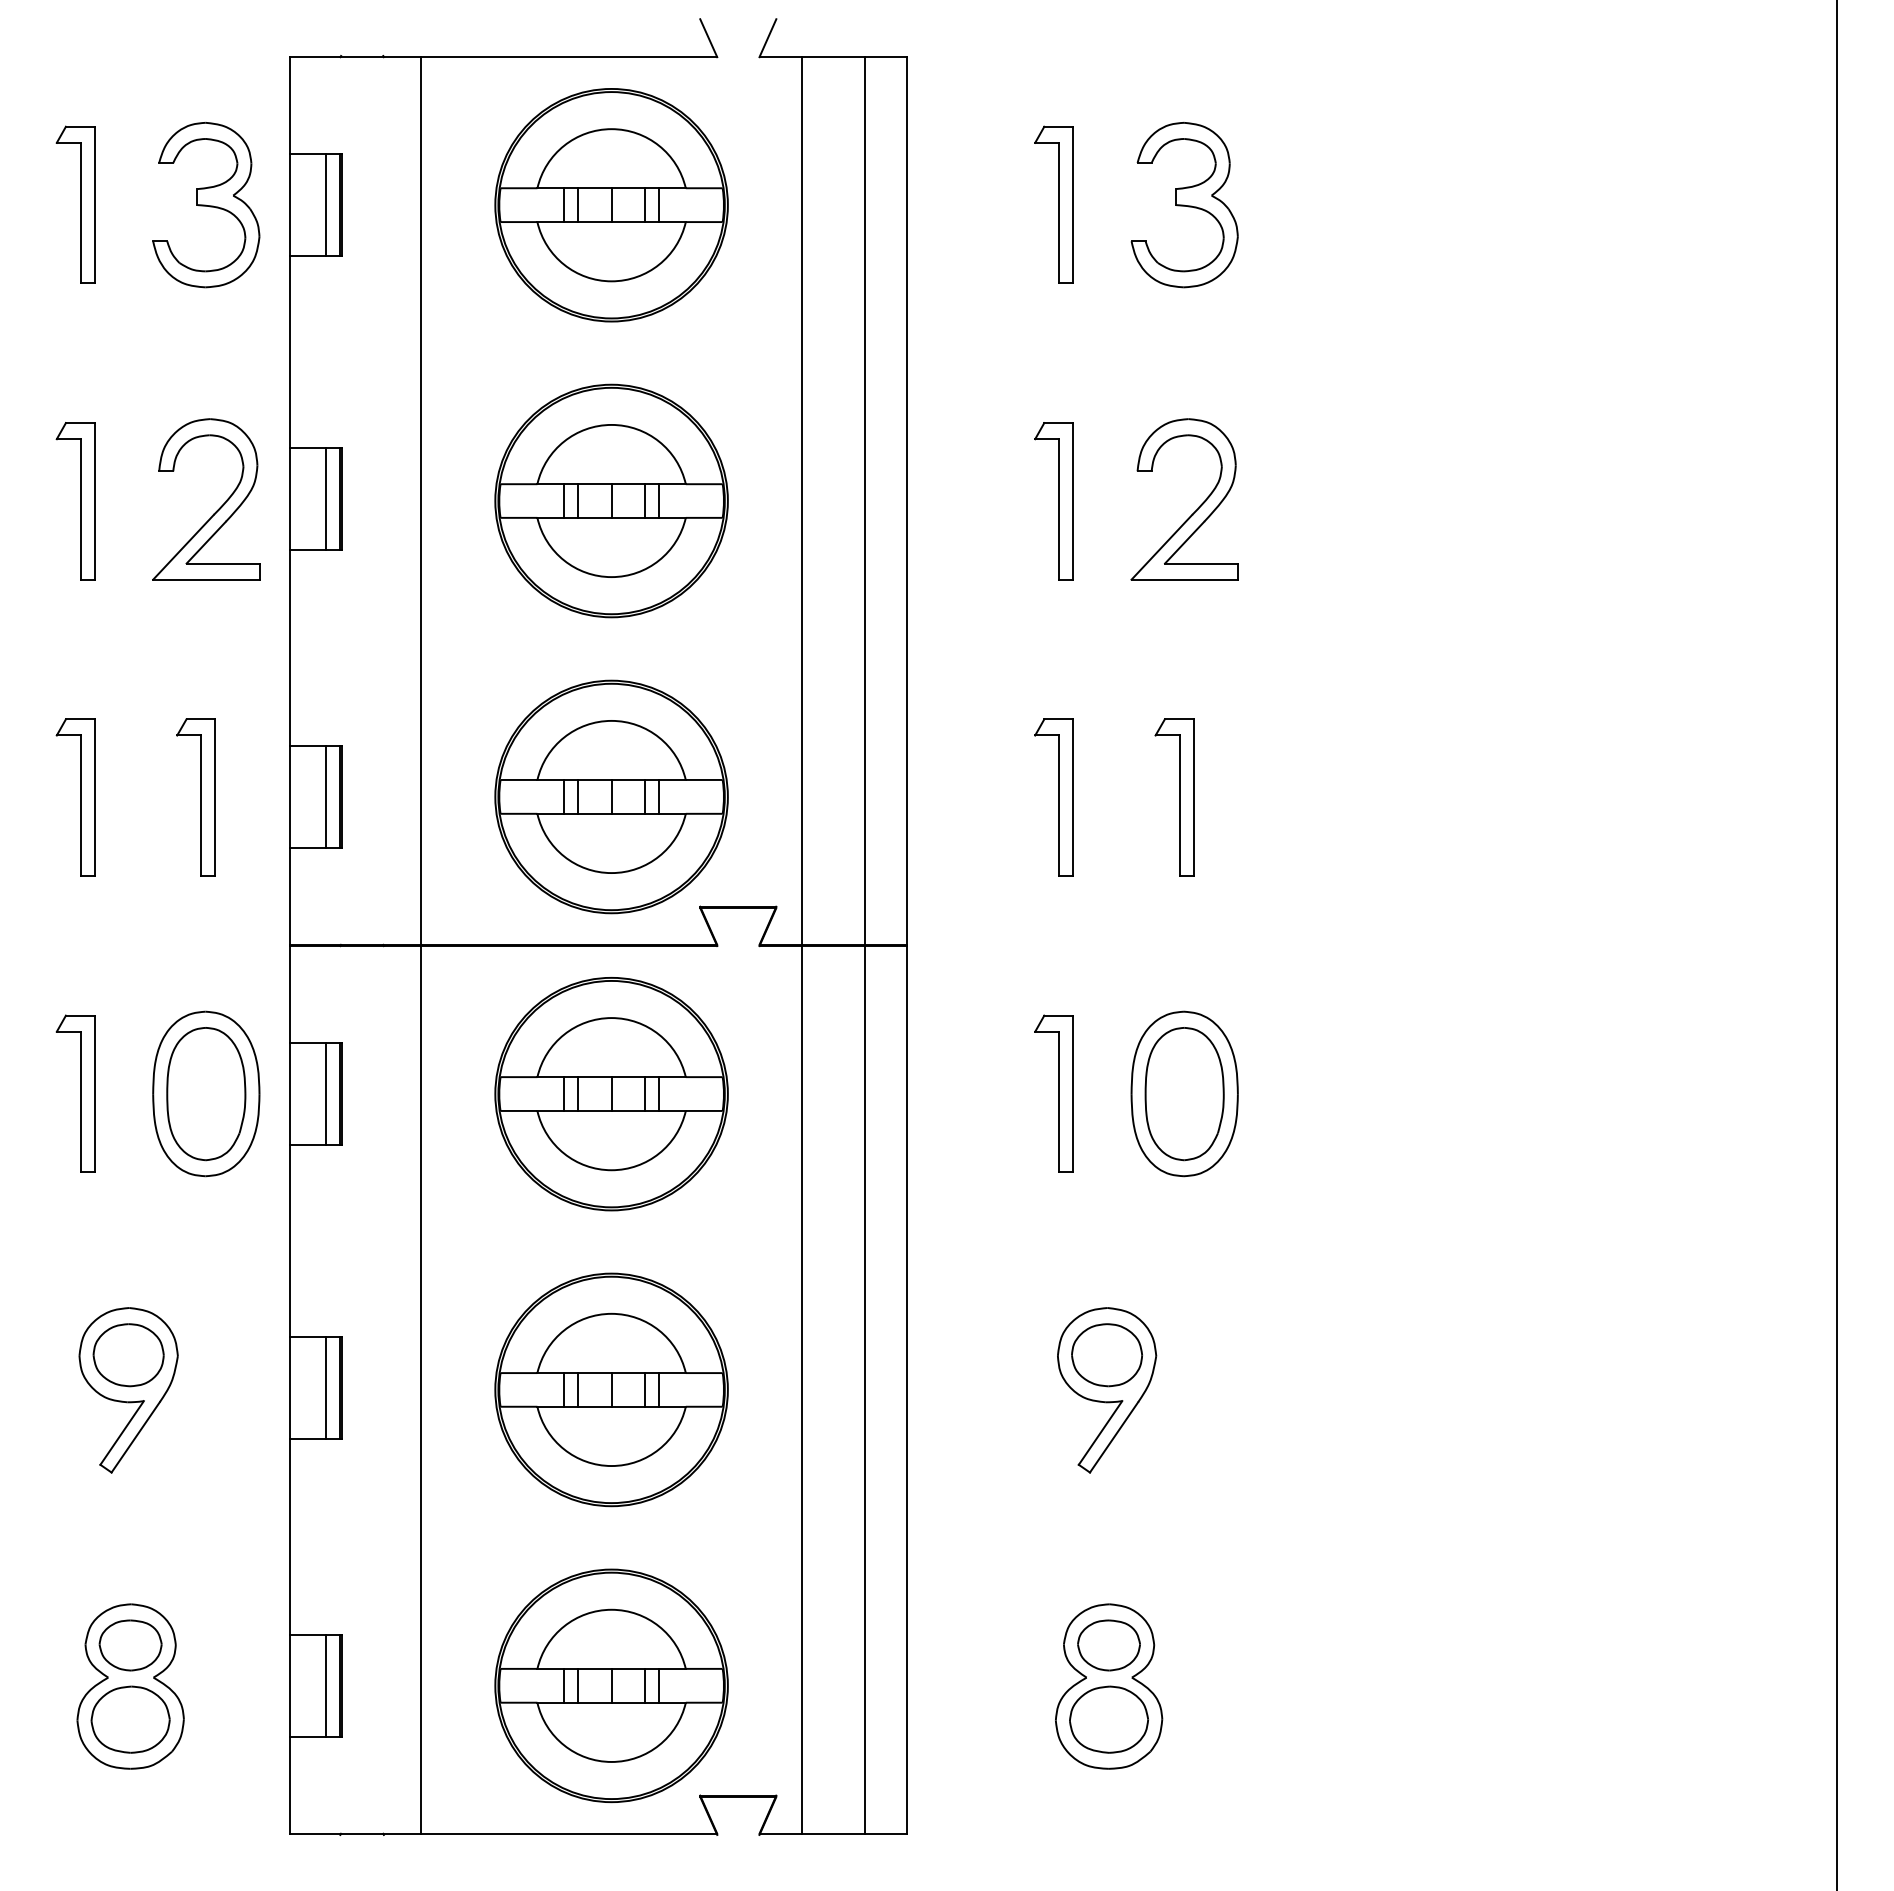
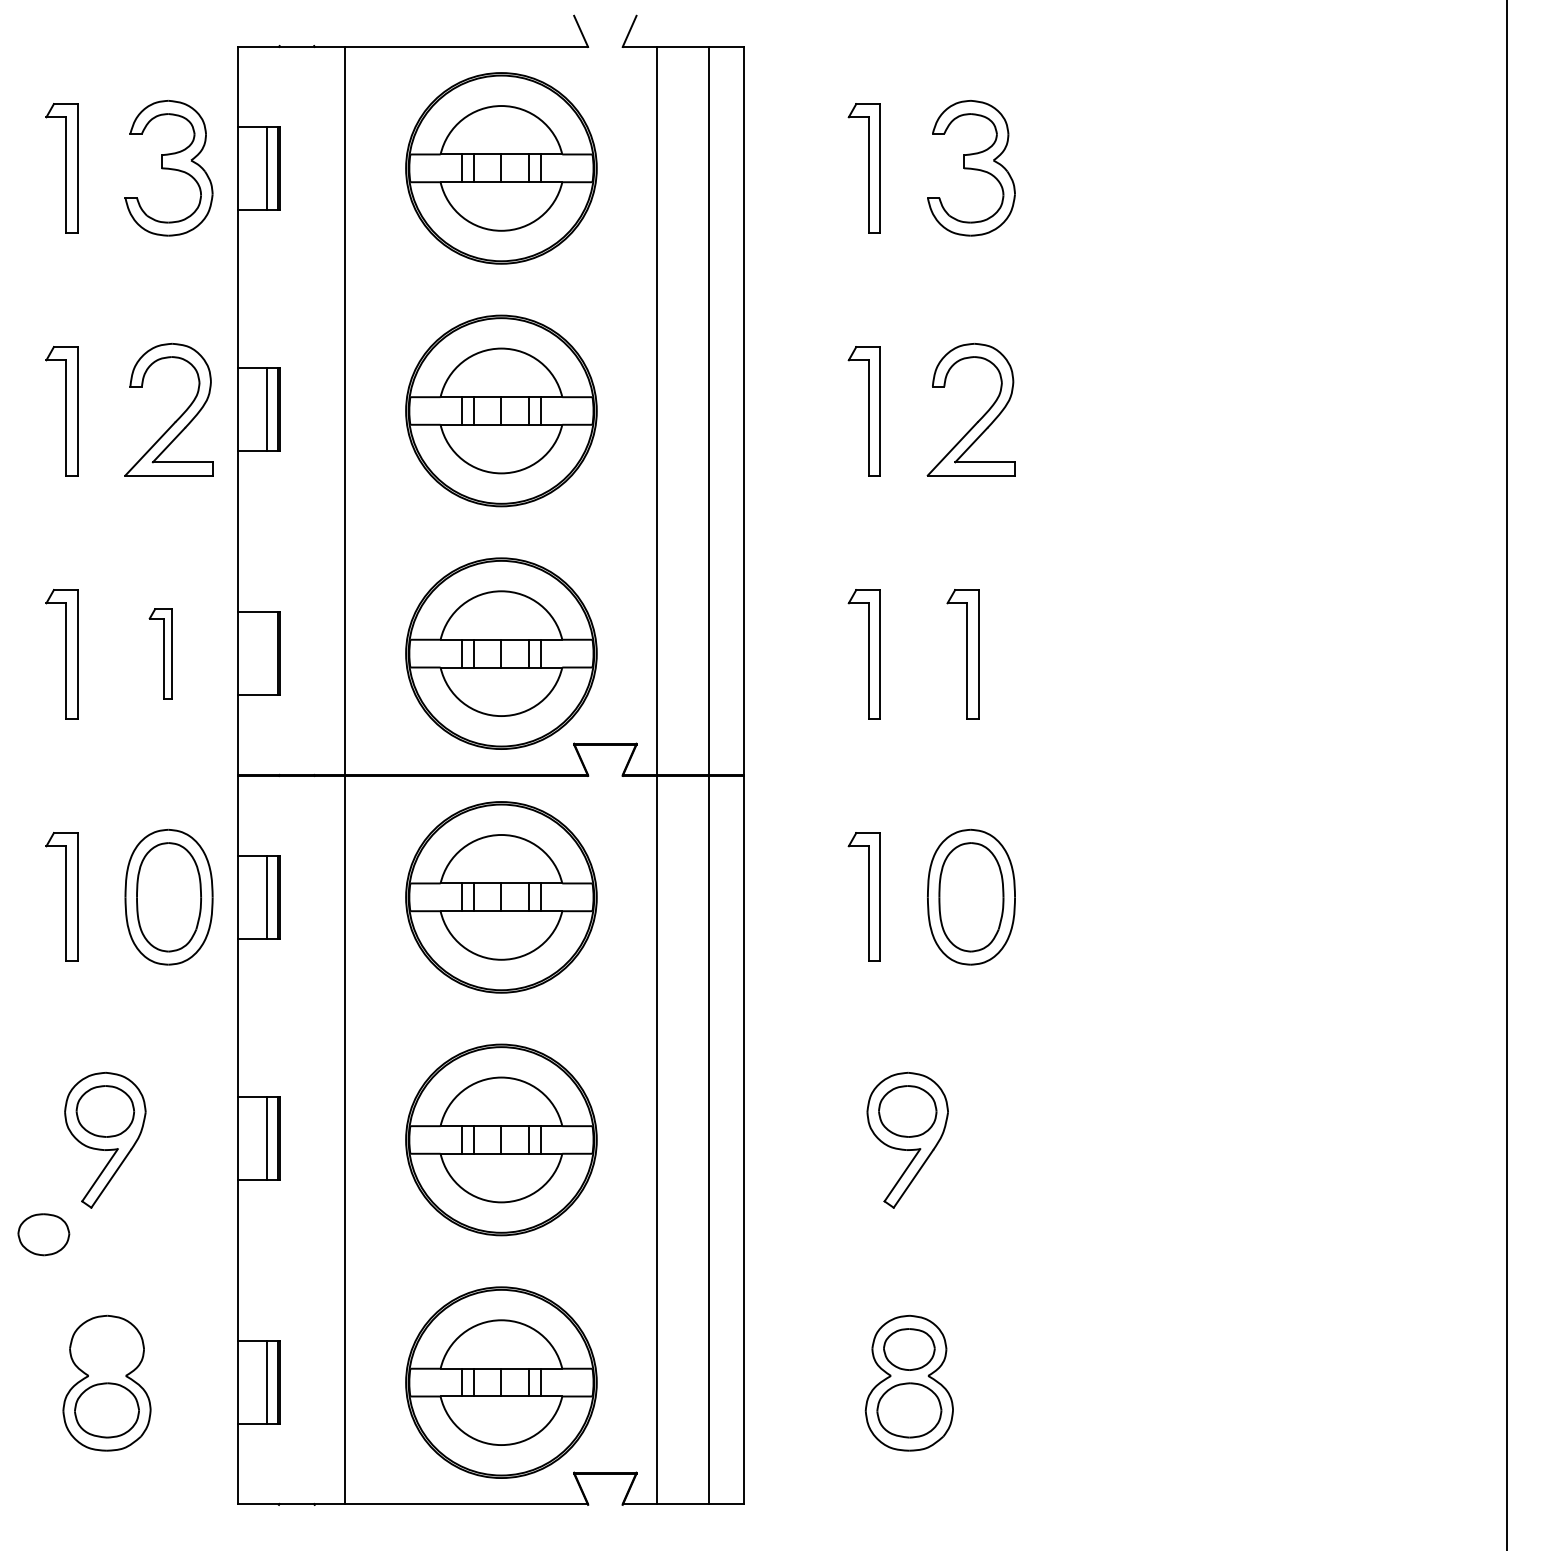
line: (325, 796) -> (266, 653), removed
part: (195, 797) -> (160, 654), size x0.7
part: (130, 1645) -> (43, 1234), moved

